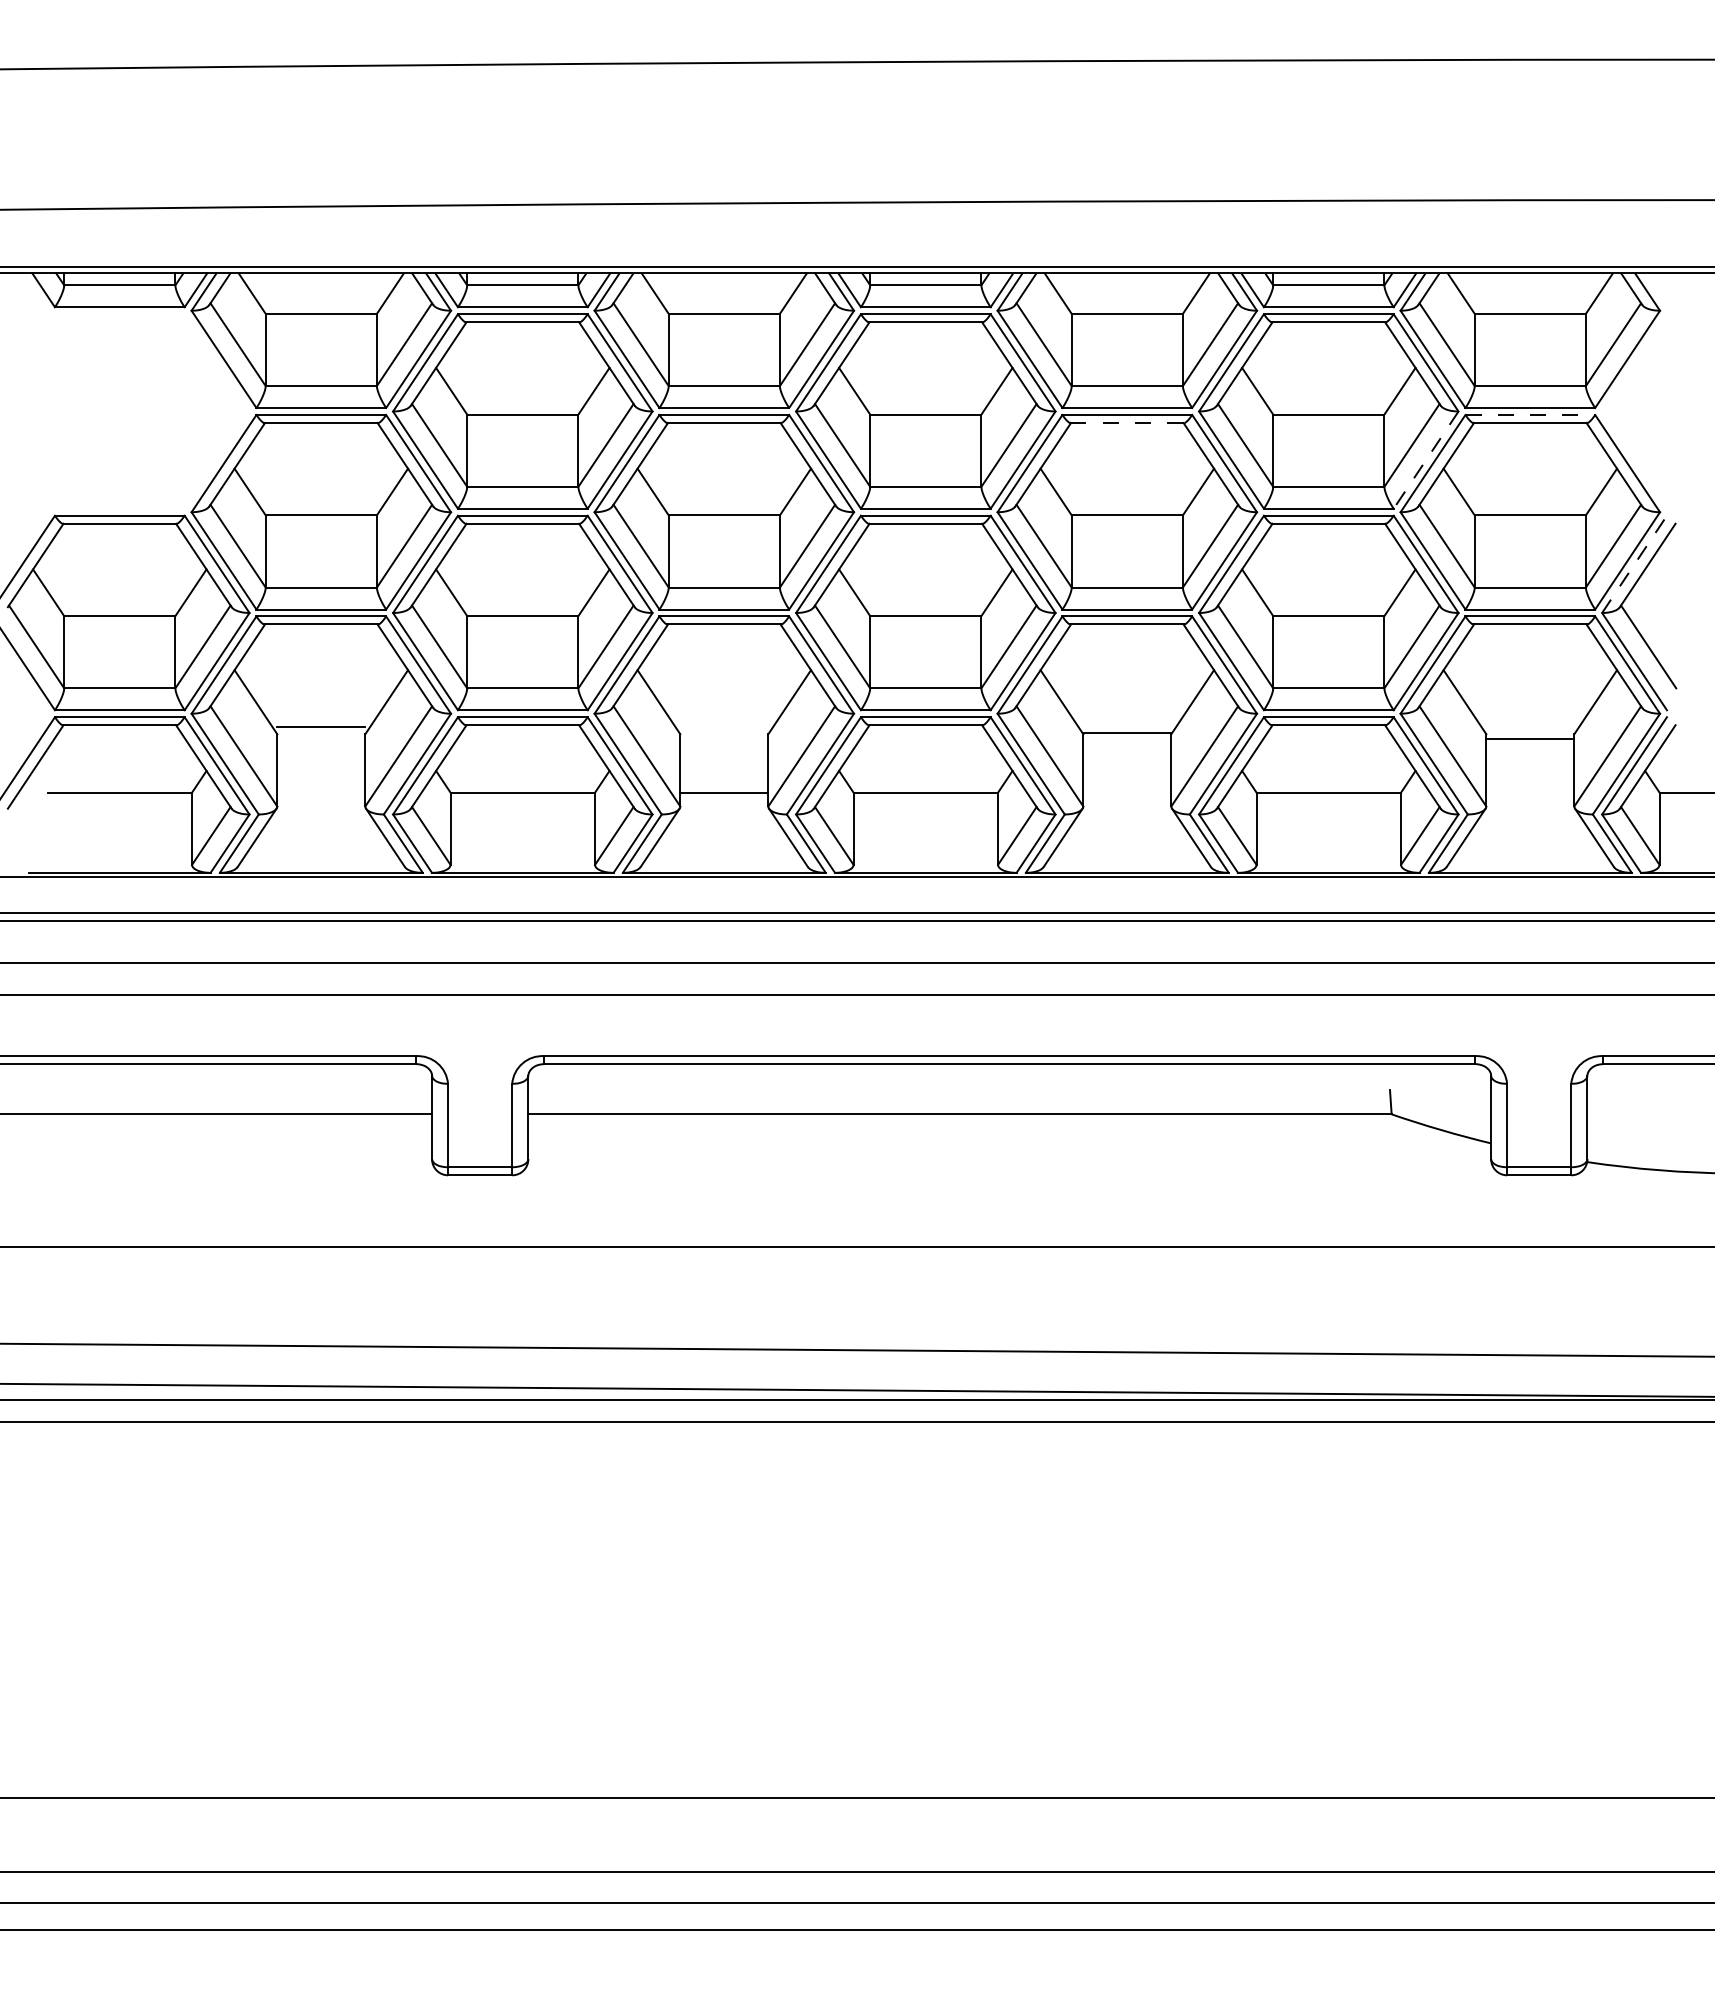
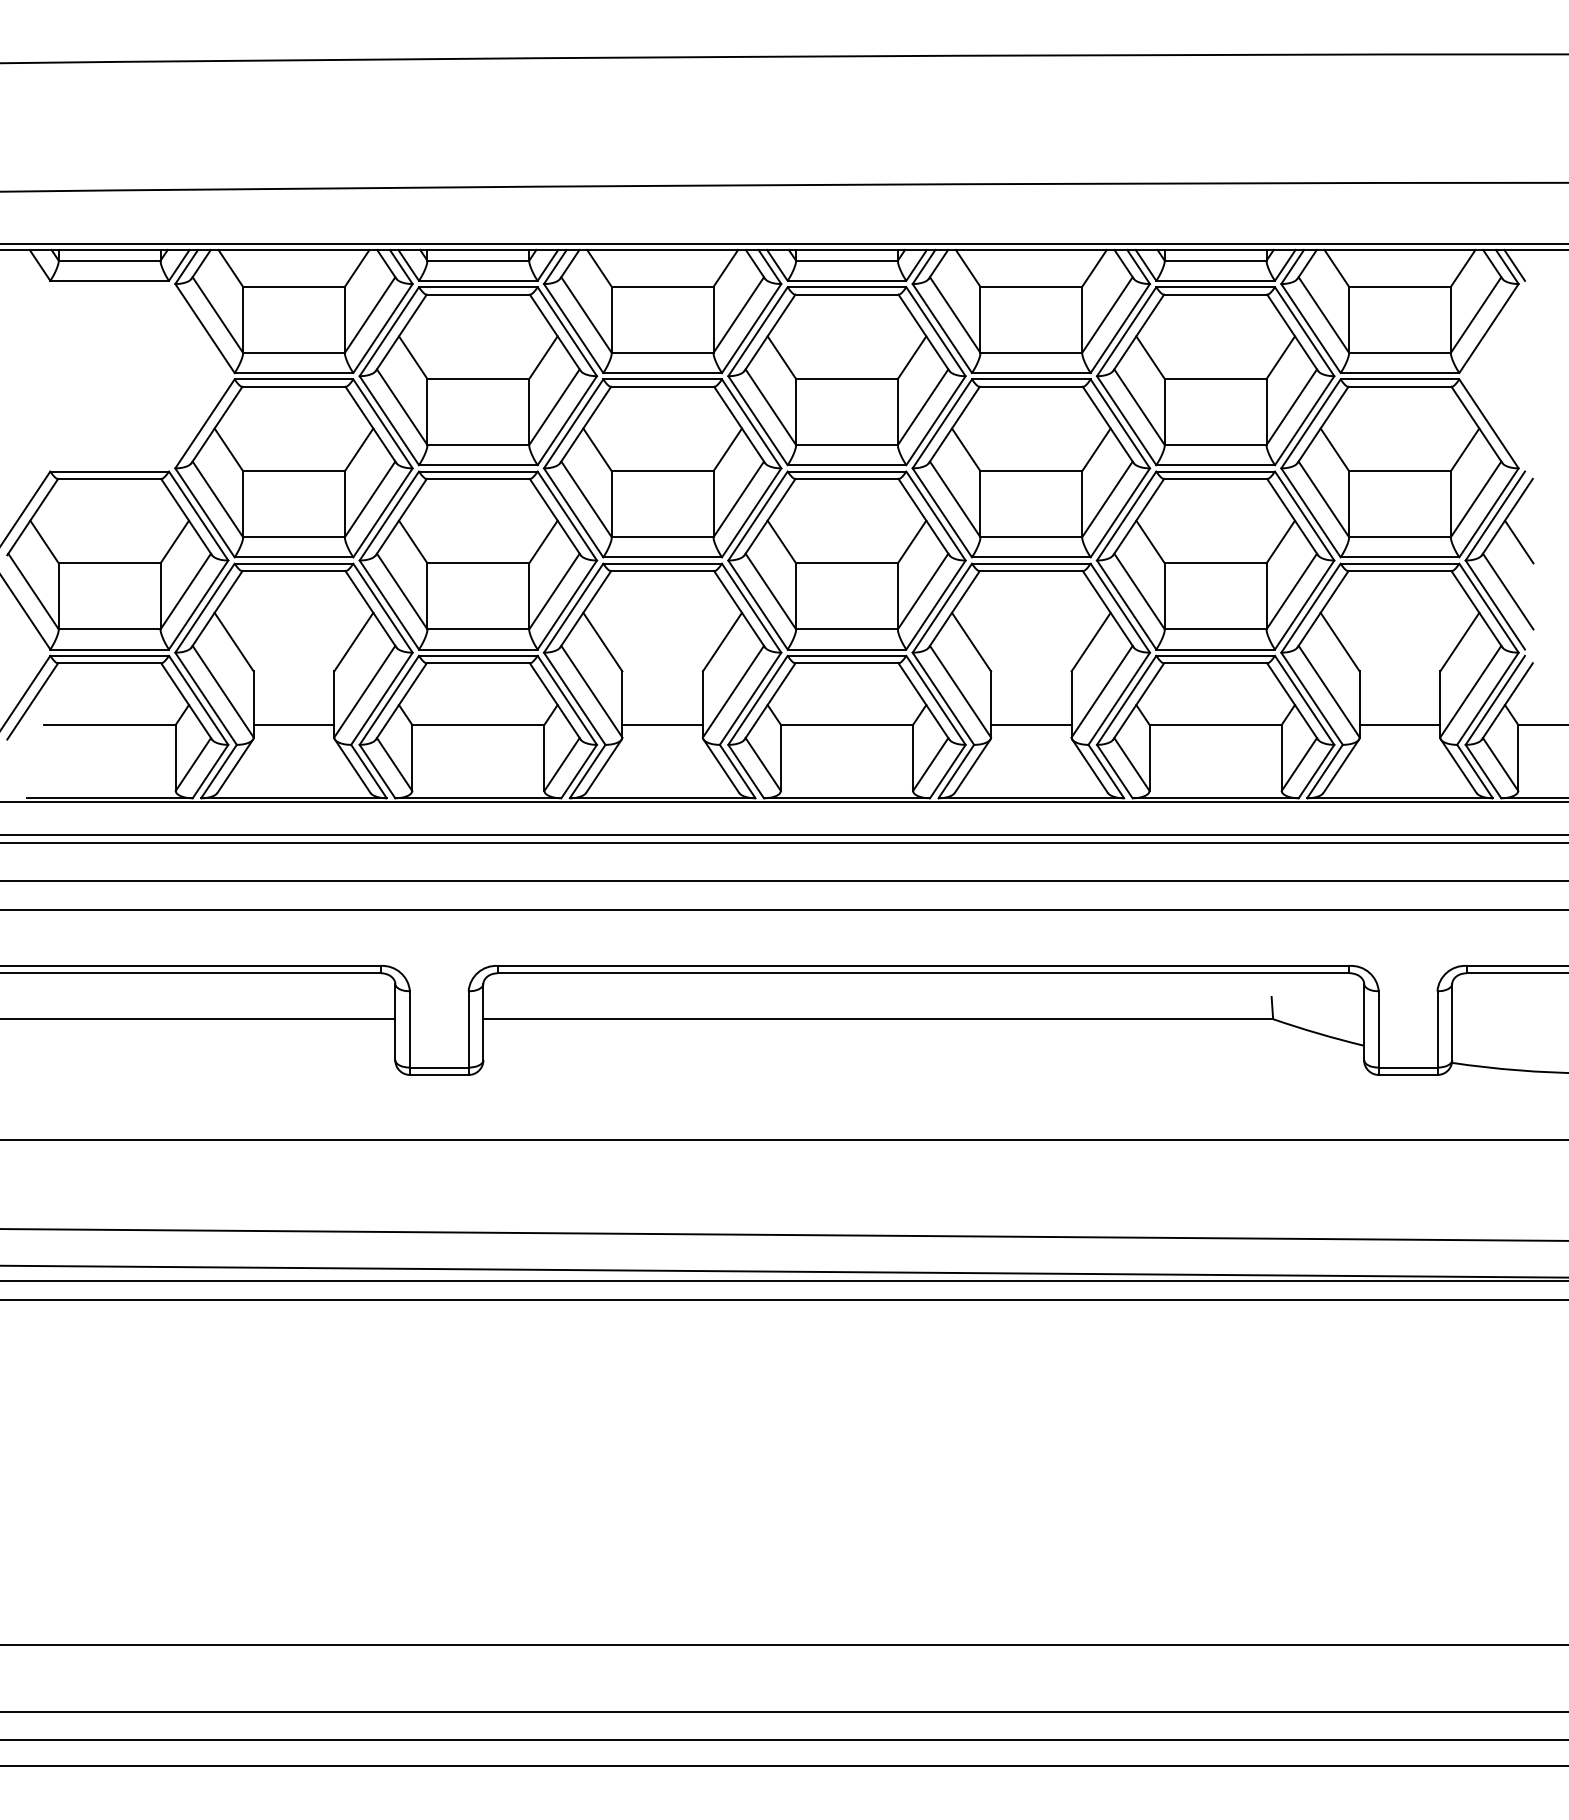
line: (1655, 290) -> (1514, 265), added
line: (1530, 414) -> (1400, 378), dashed -> solid
line: (1127, 422) -> (1031, 386), dashed -> solid
line: (1425, 460) -> (1304, 421), dashed -> solid
line: (1634, 563) -> (1495, 515), dashed -> solid
line: (1660, 592) -> (1519, 541), added
line: (321, 726) -> (294, 724), moved
line: (1127, 732) -> (1031, 724), moved
line: (1530, 738) -> (1400, 724), moved

